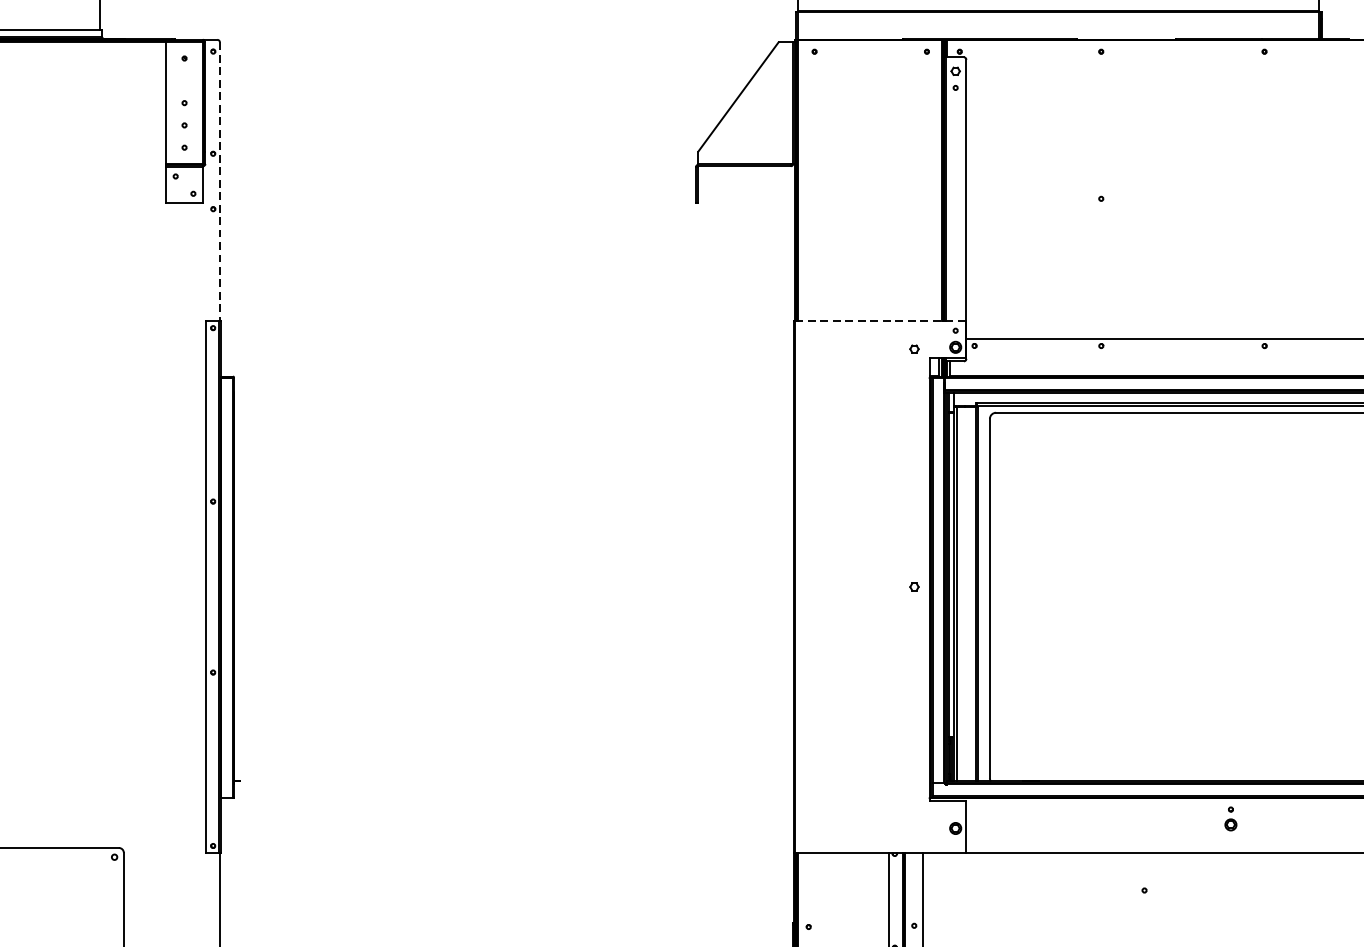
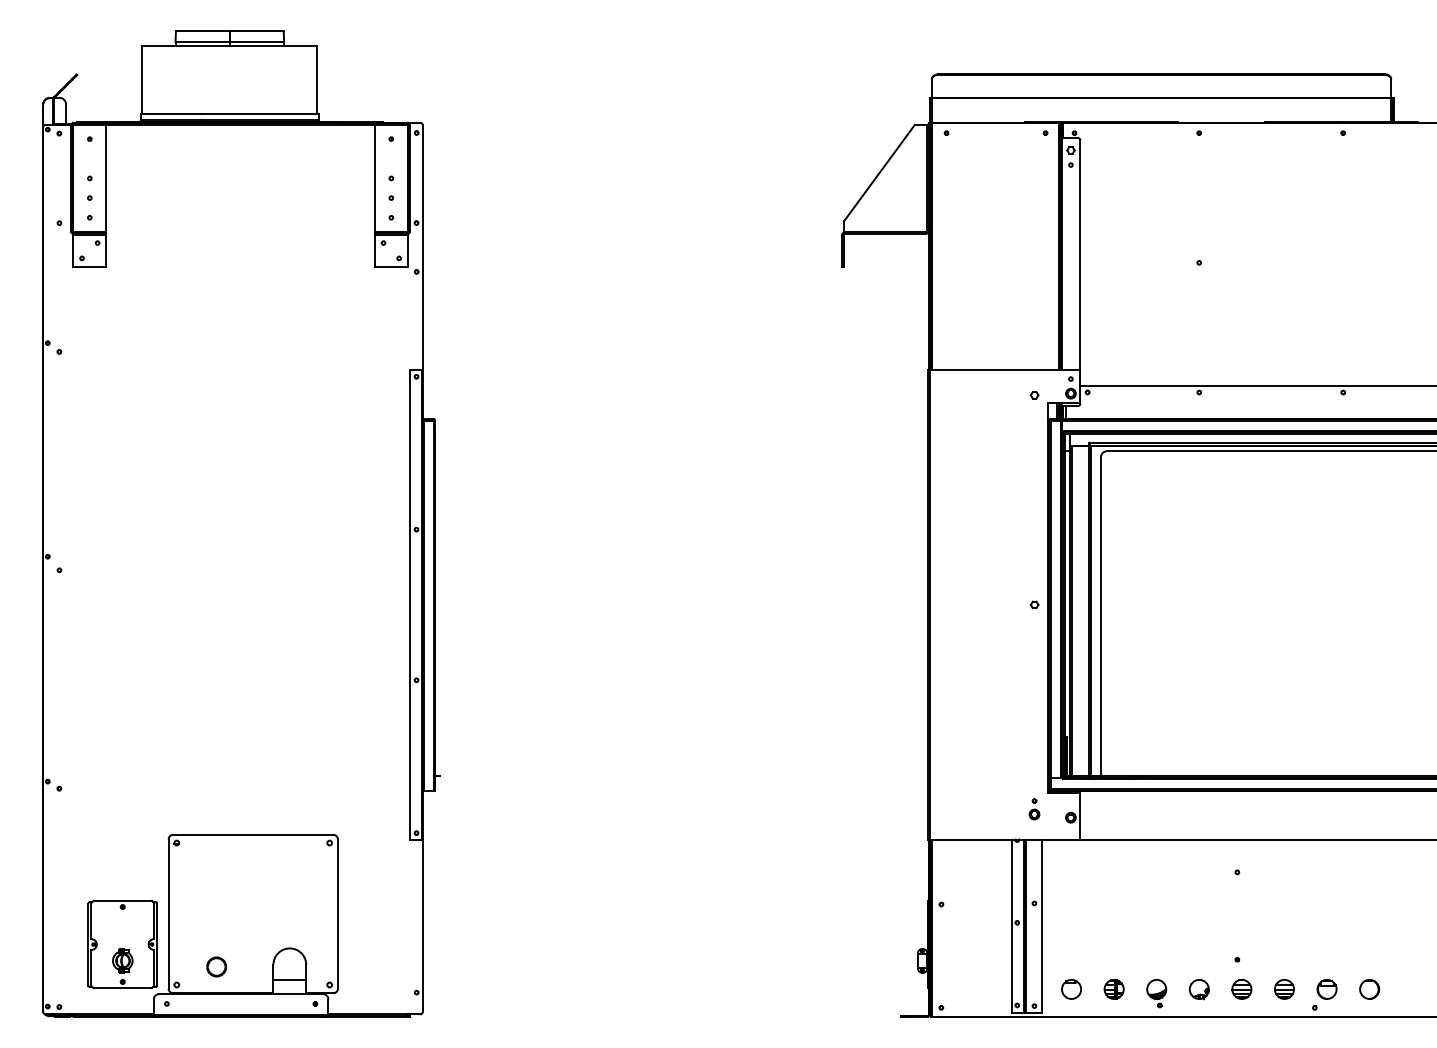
line: (219, 181) -> (422, 247), dashed -> solid
line: (881, 321) -> (1005, 370), dashed -> solid
part: (1230, 819) -> (1034, 809), moved

